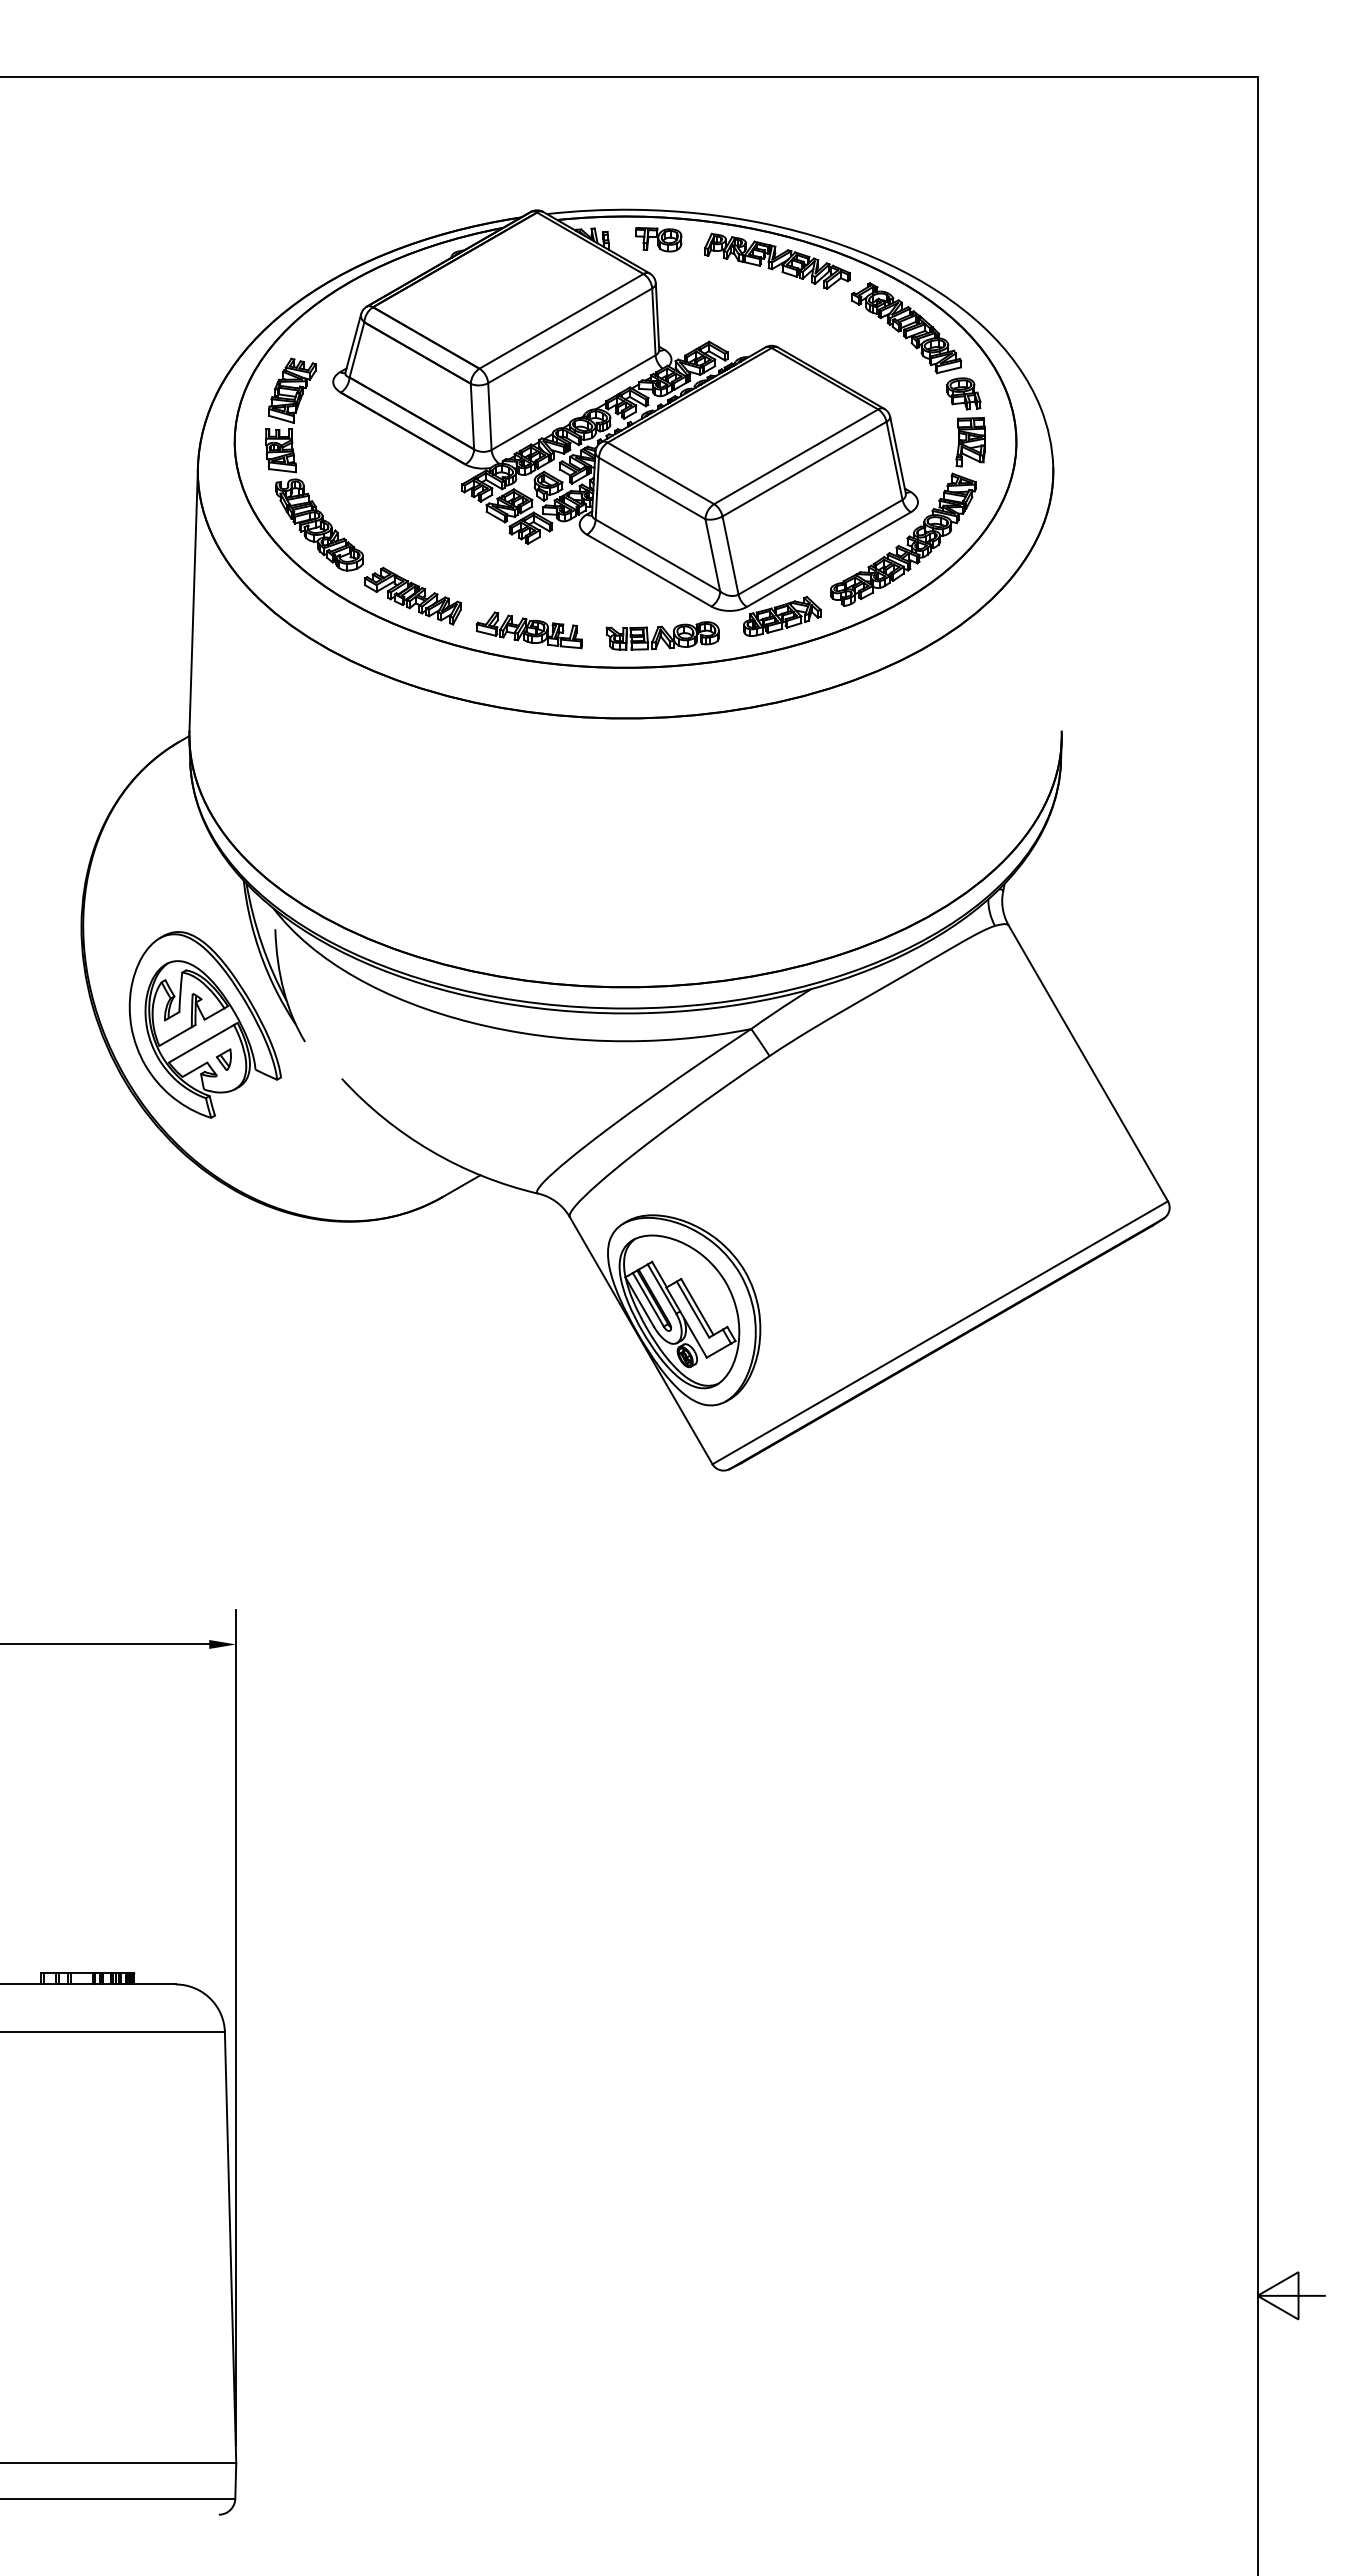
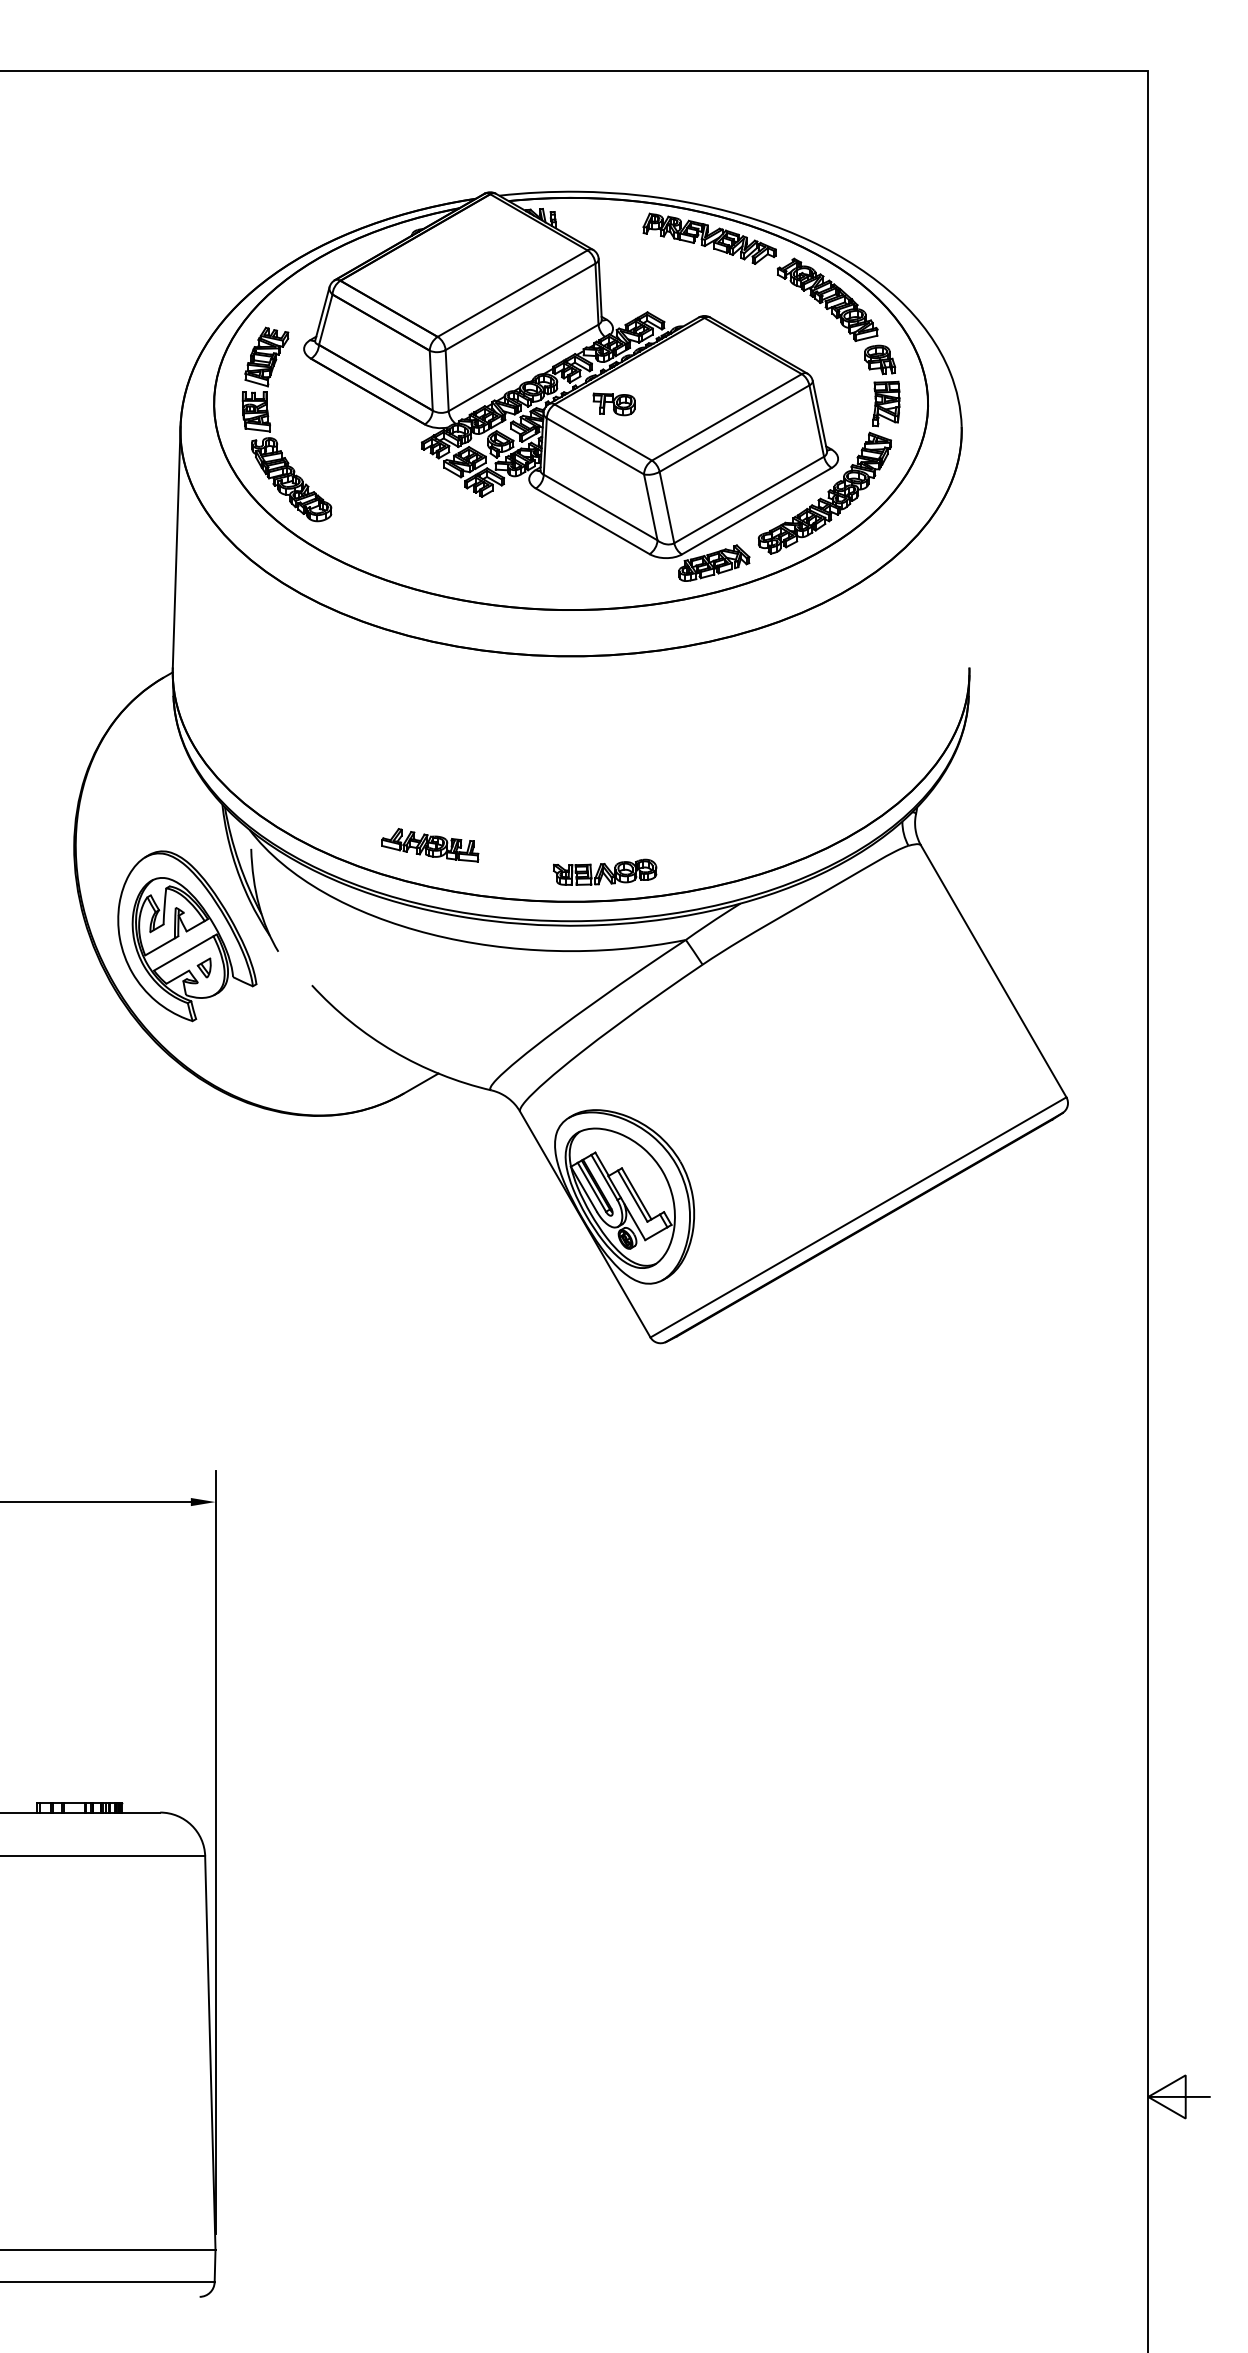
part: (658, 239) -> (613, 404), moved
part: (412, 595) -> (376, 544), removed
part: (528, 630) -> (429, 845), moved
part: (662, 635) -> (604, 871), moved

